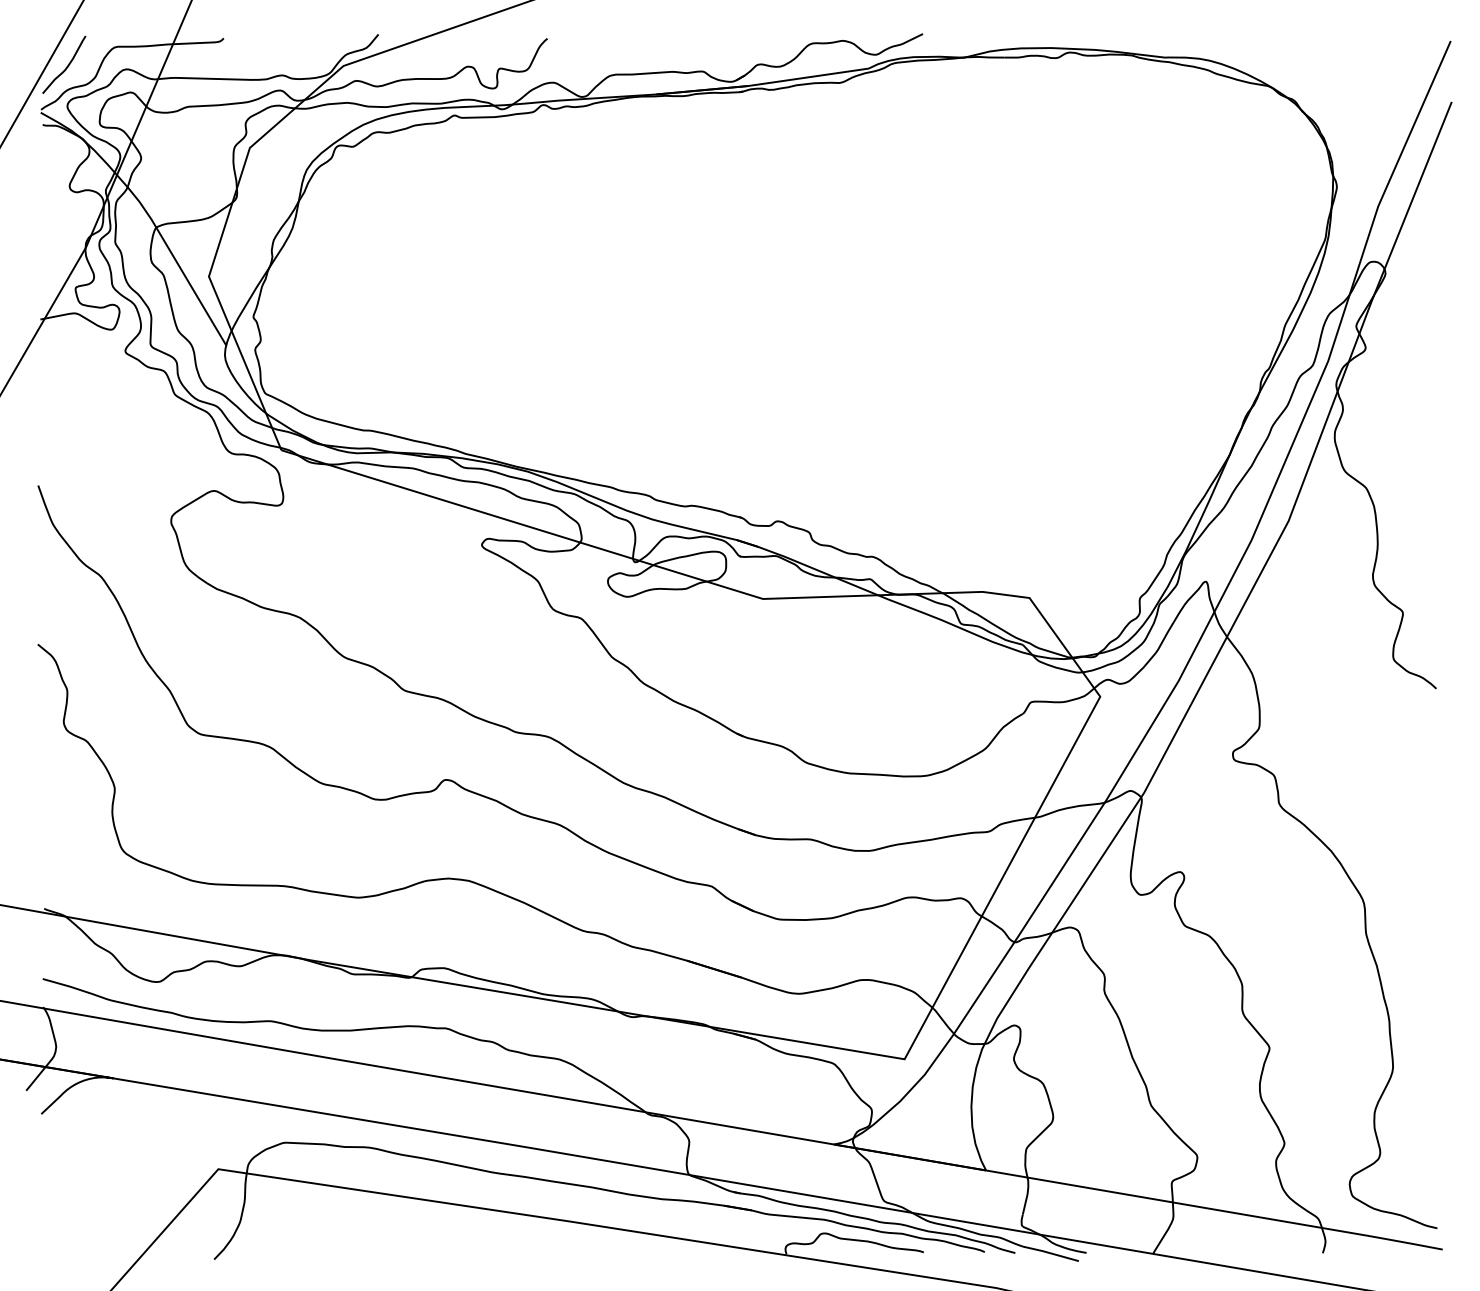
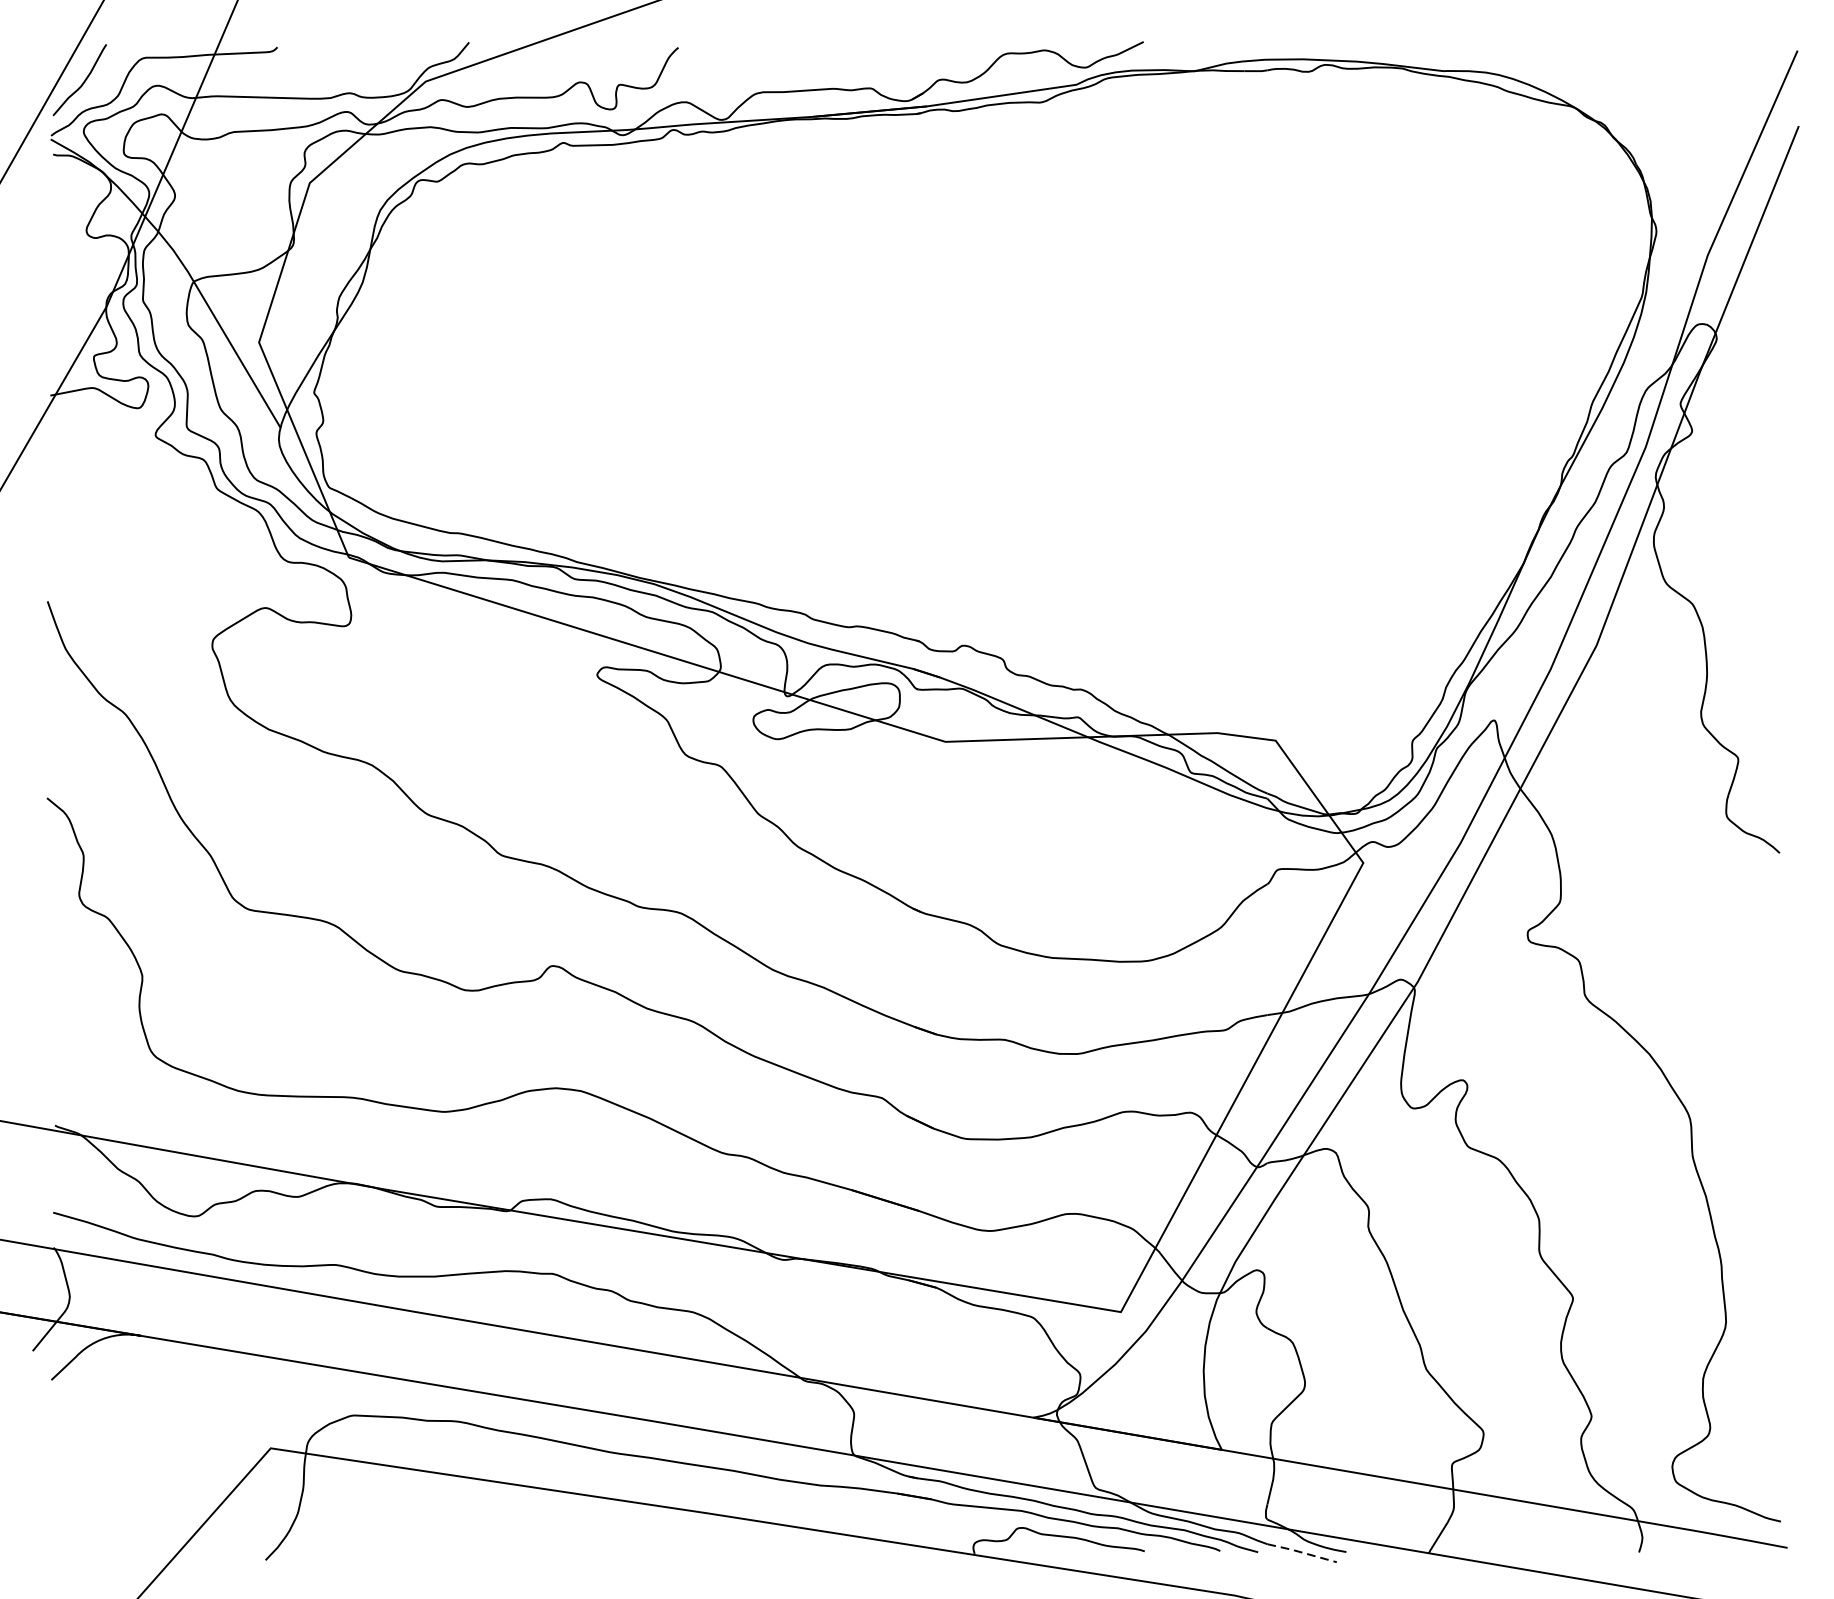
line: (1050, 1253) -> (1301, 1552), solid -> dashed

